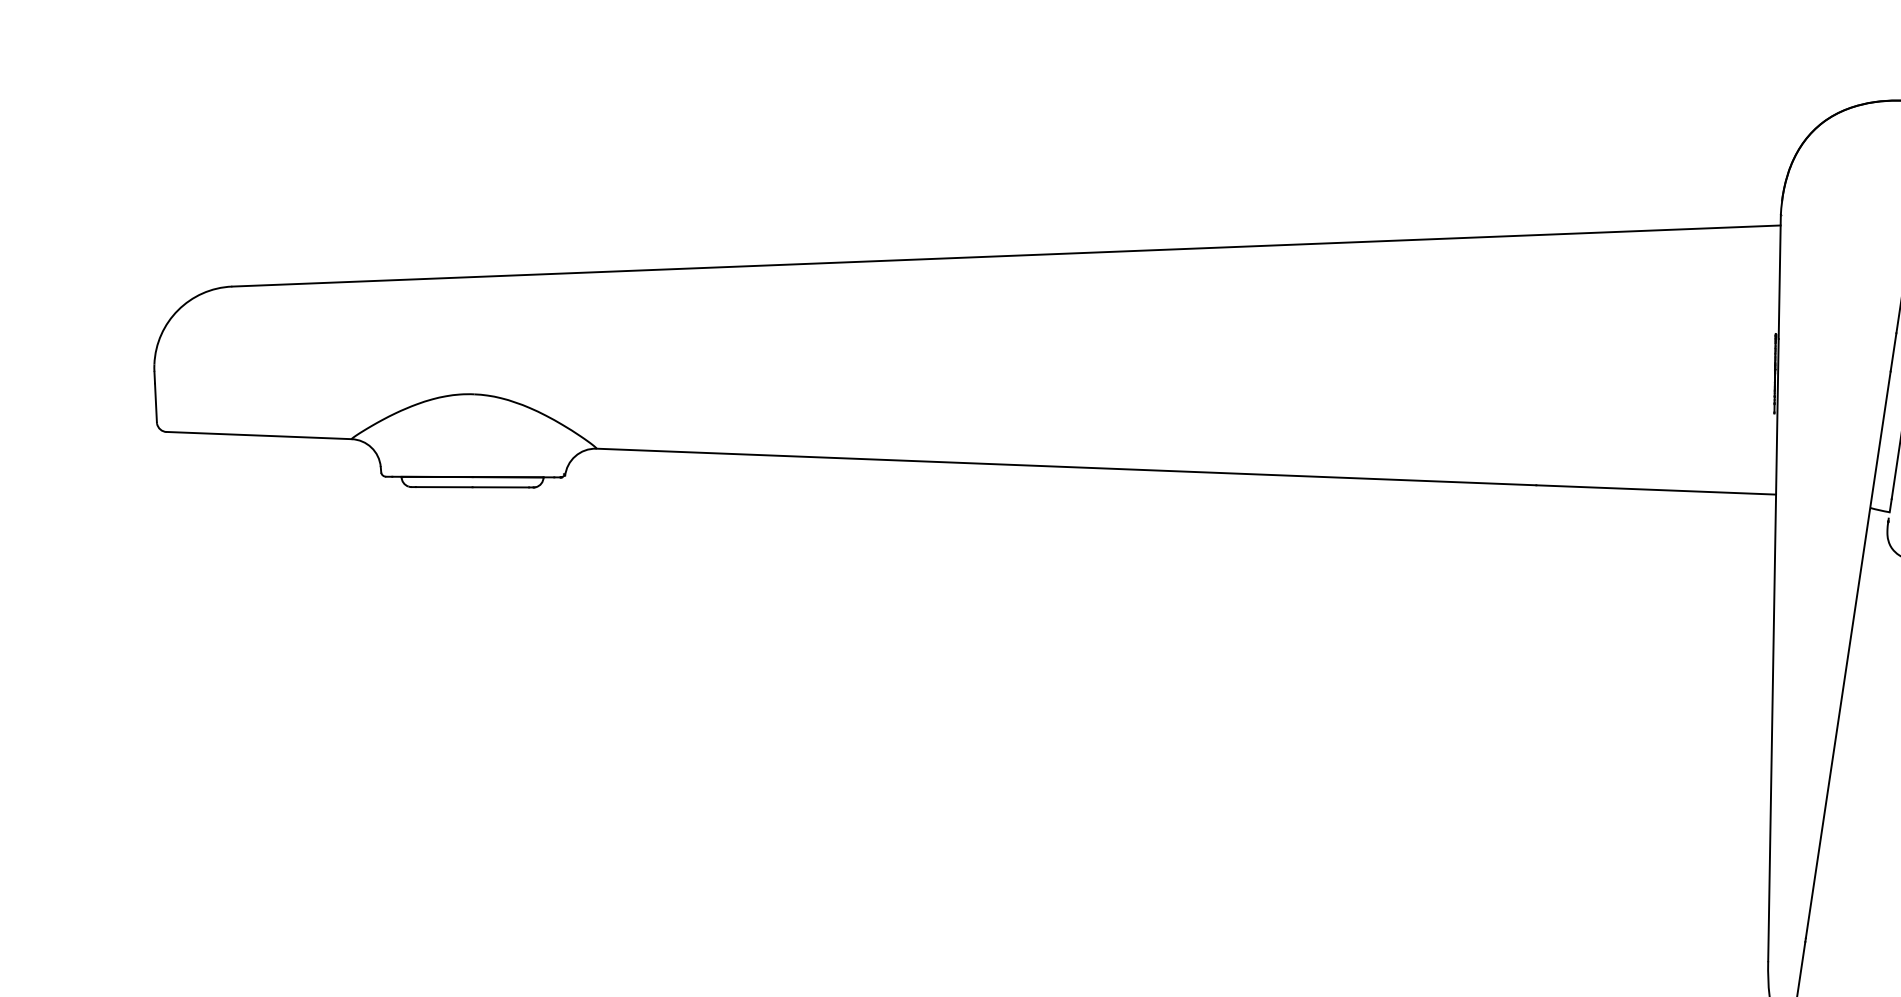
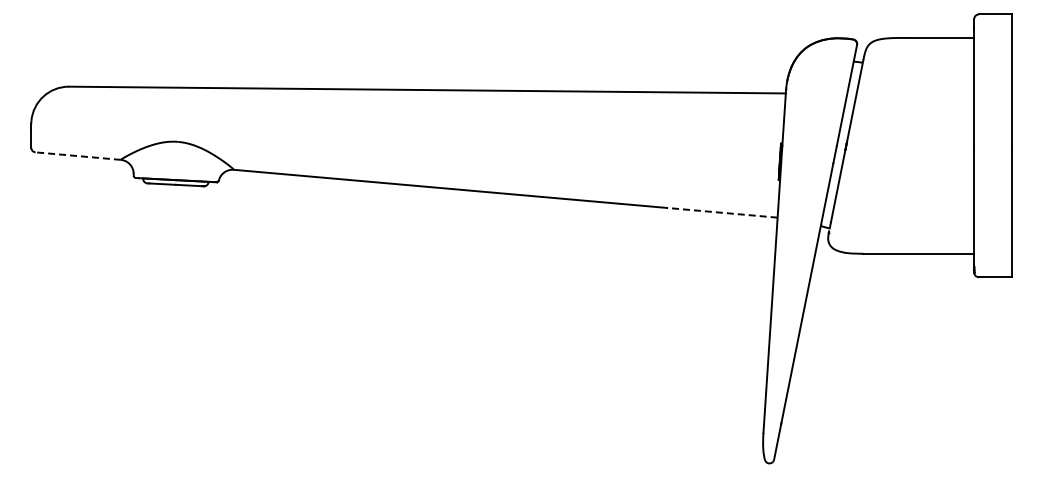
line: (259, 436) -> (78, 156), solid -> dashed
line: (1654, 489) -> (721, 212), solid -> dashed

